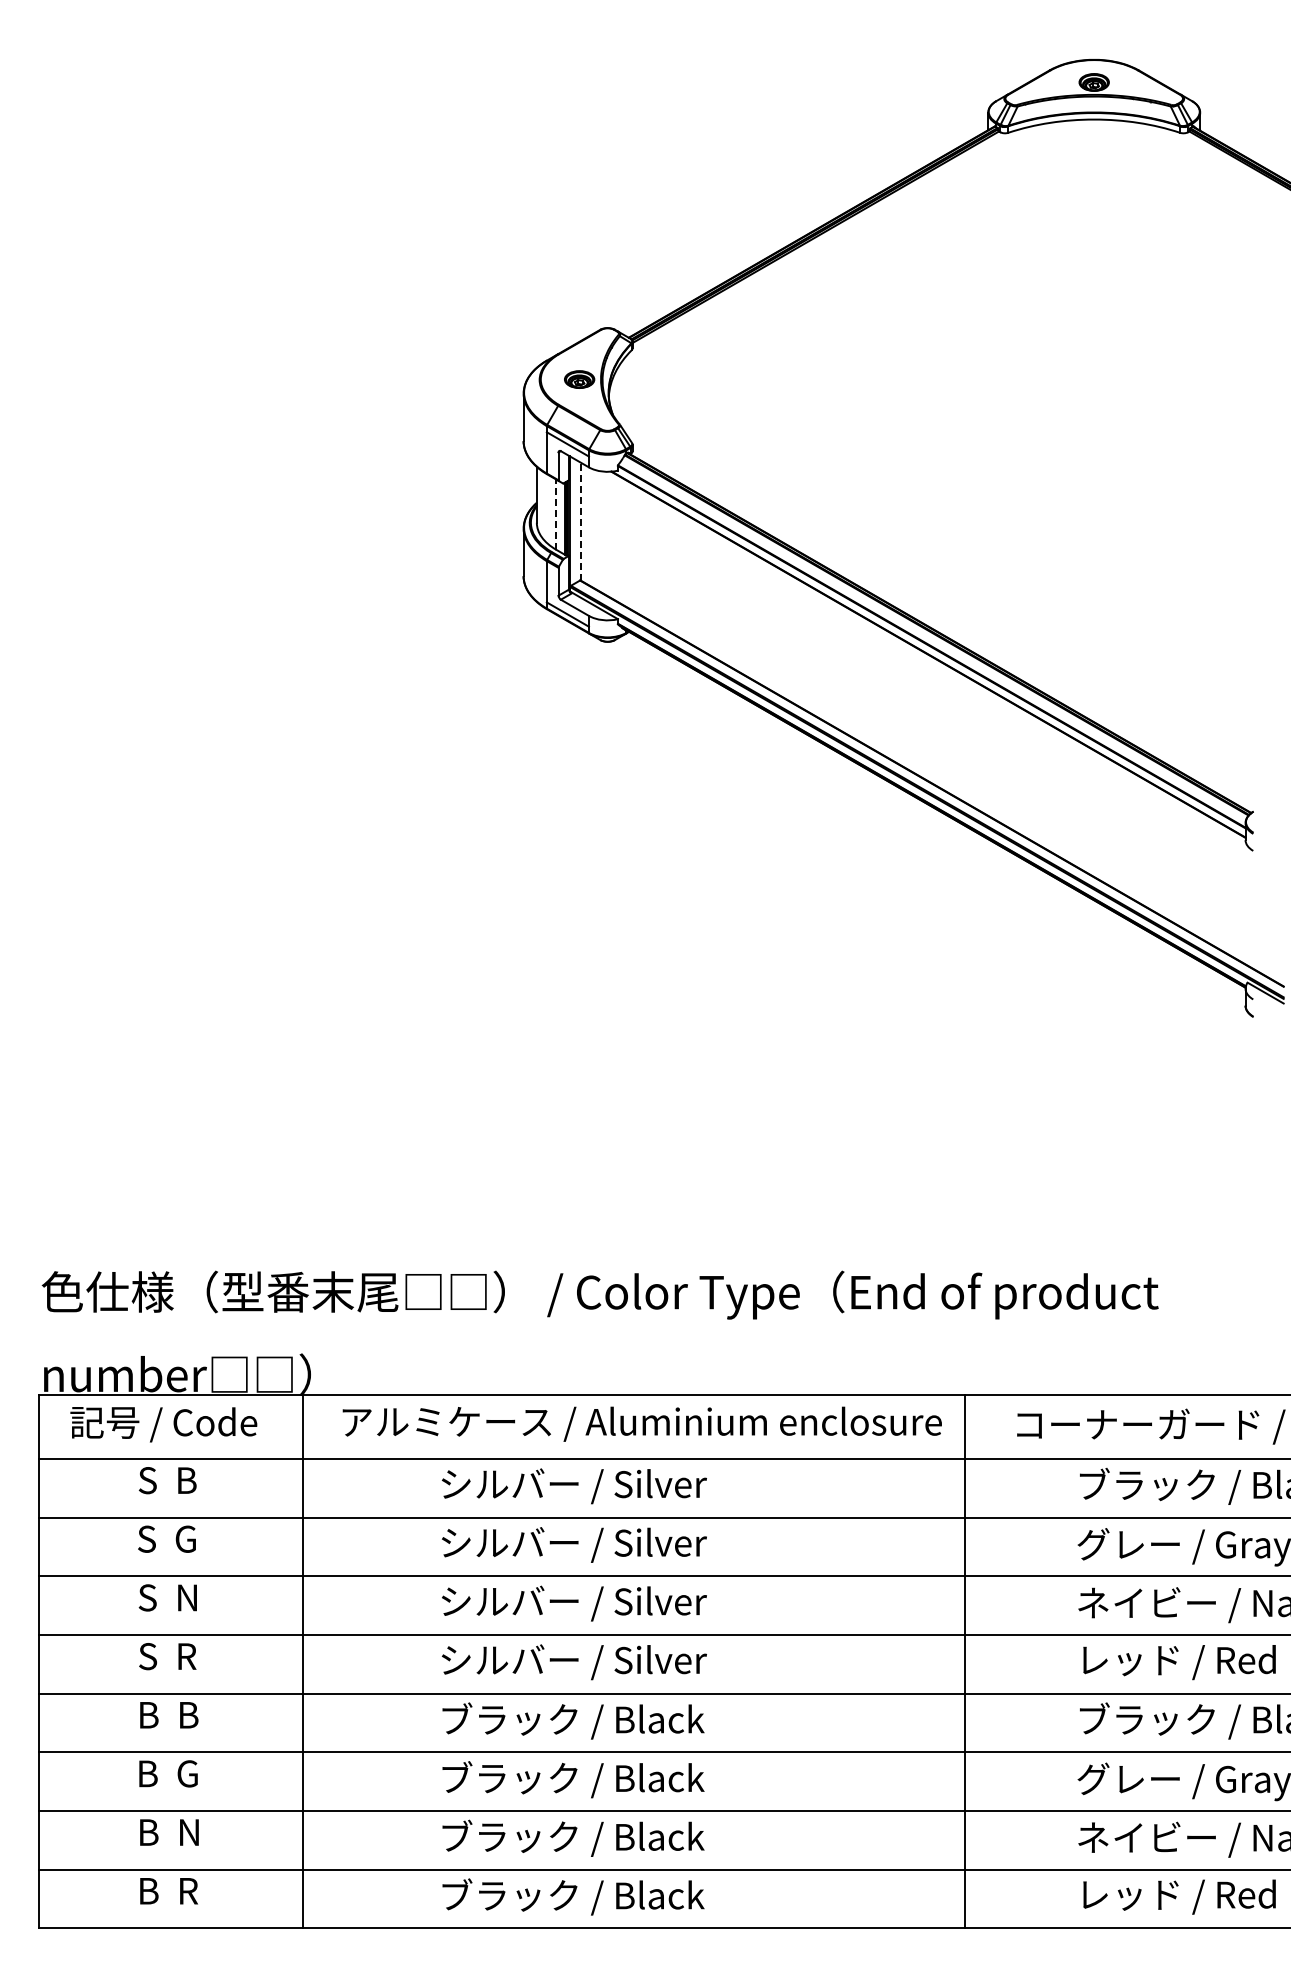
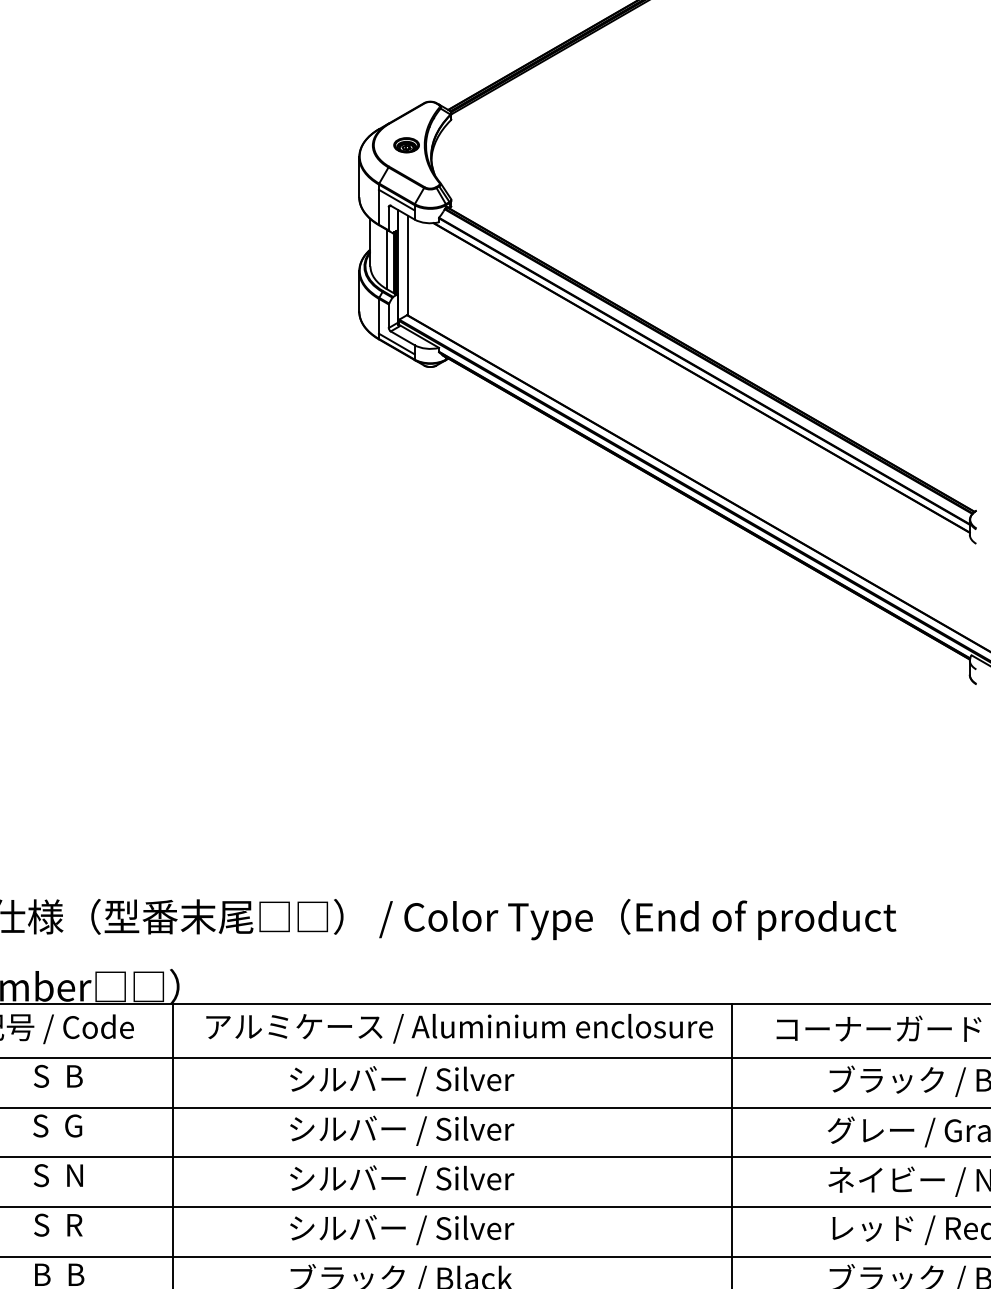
line: (556, 514) -> (387, 259), dashed -> solid
line: (580, 521) -> (407, 265), dashed -> solid

